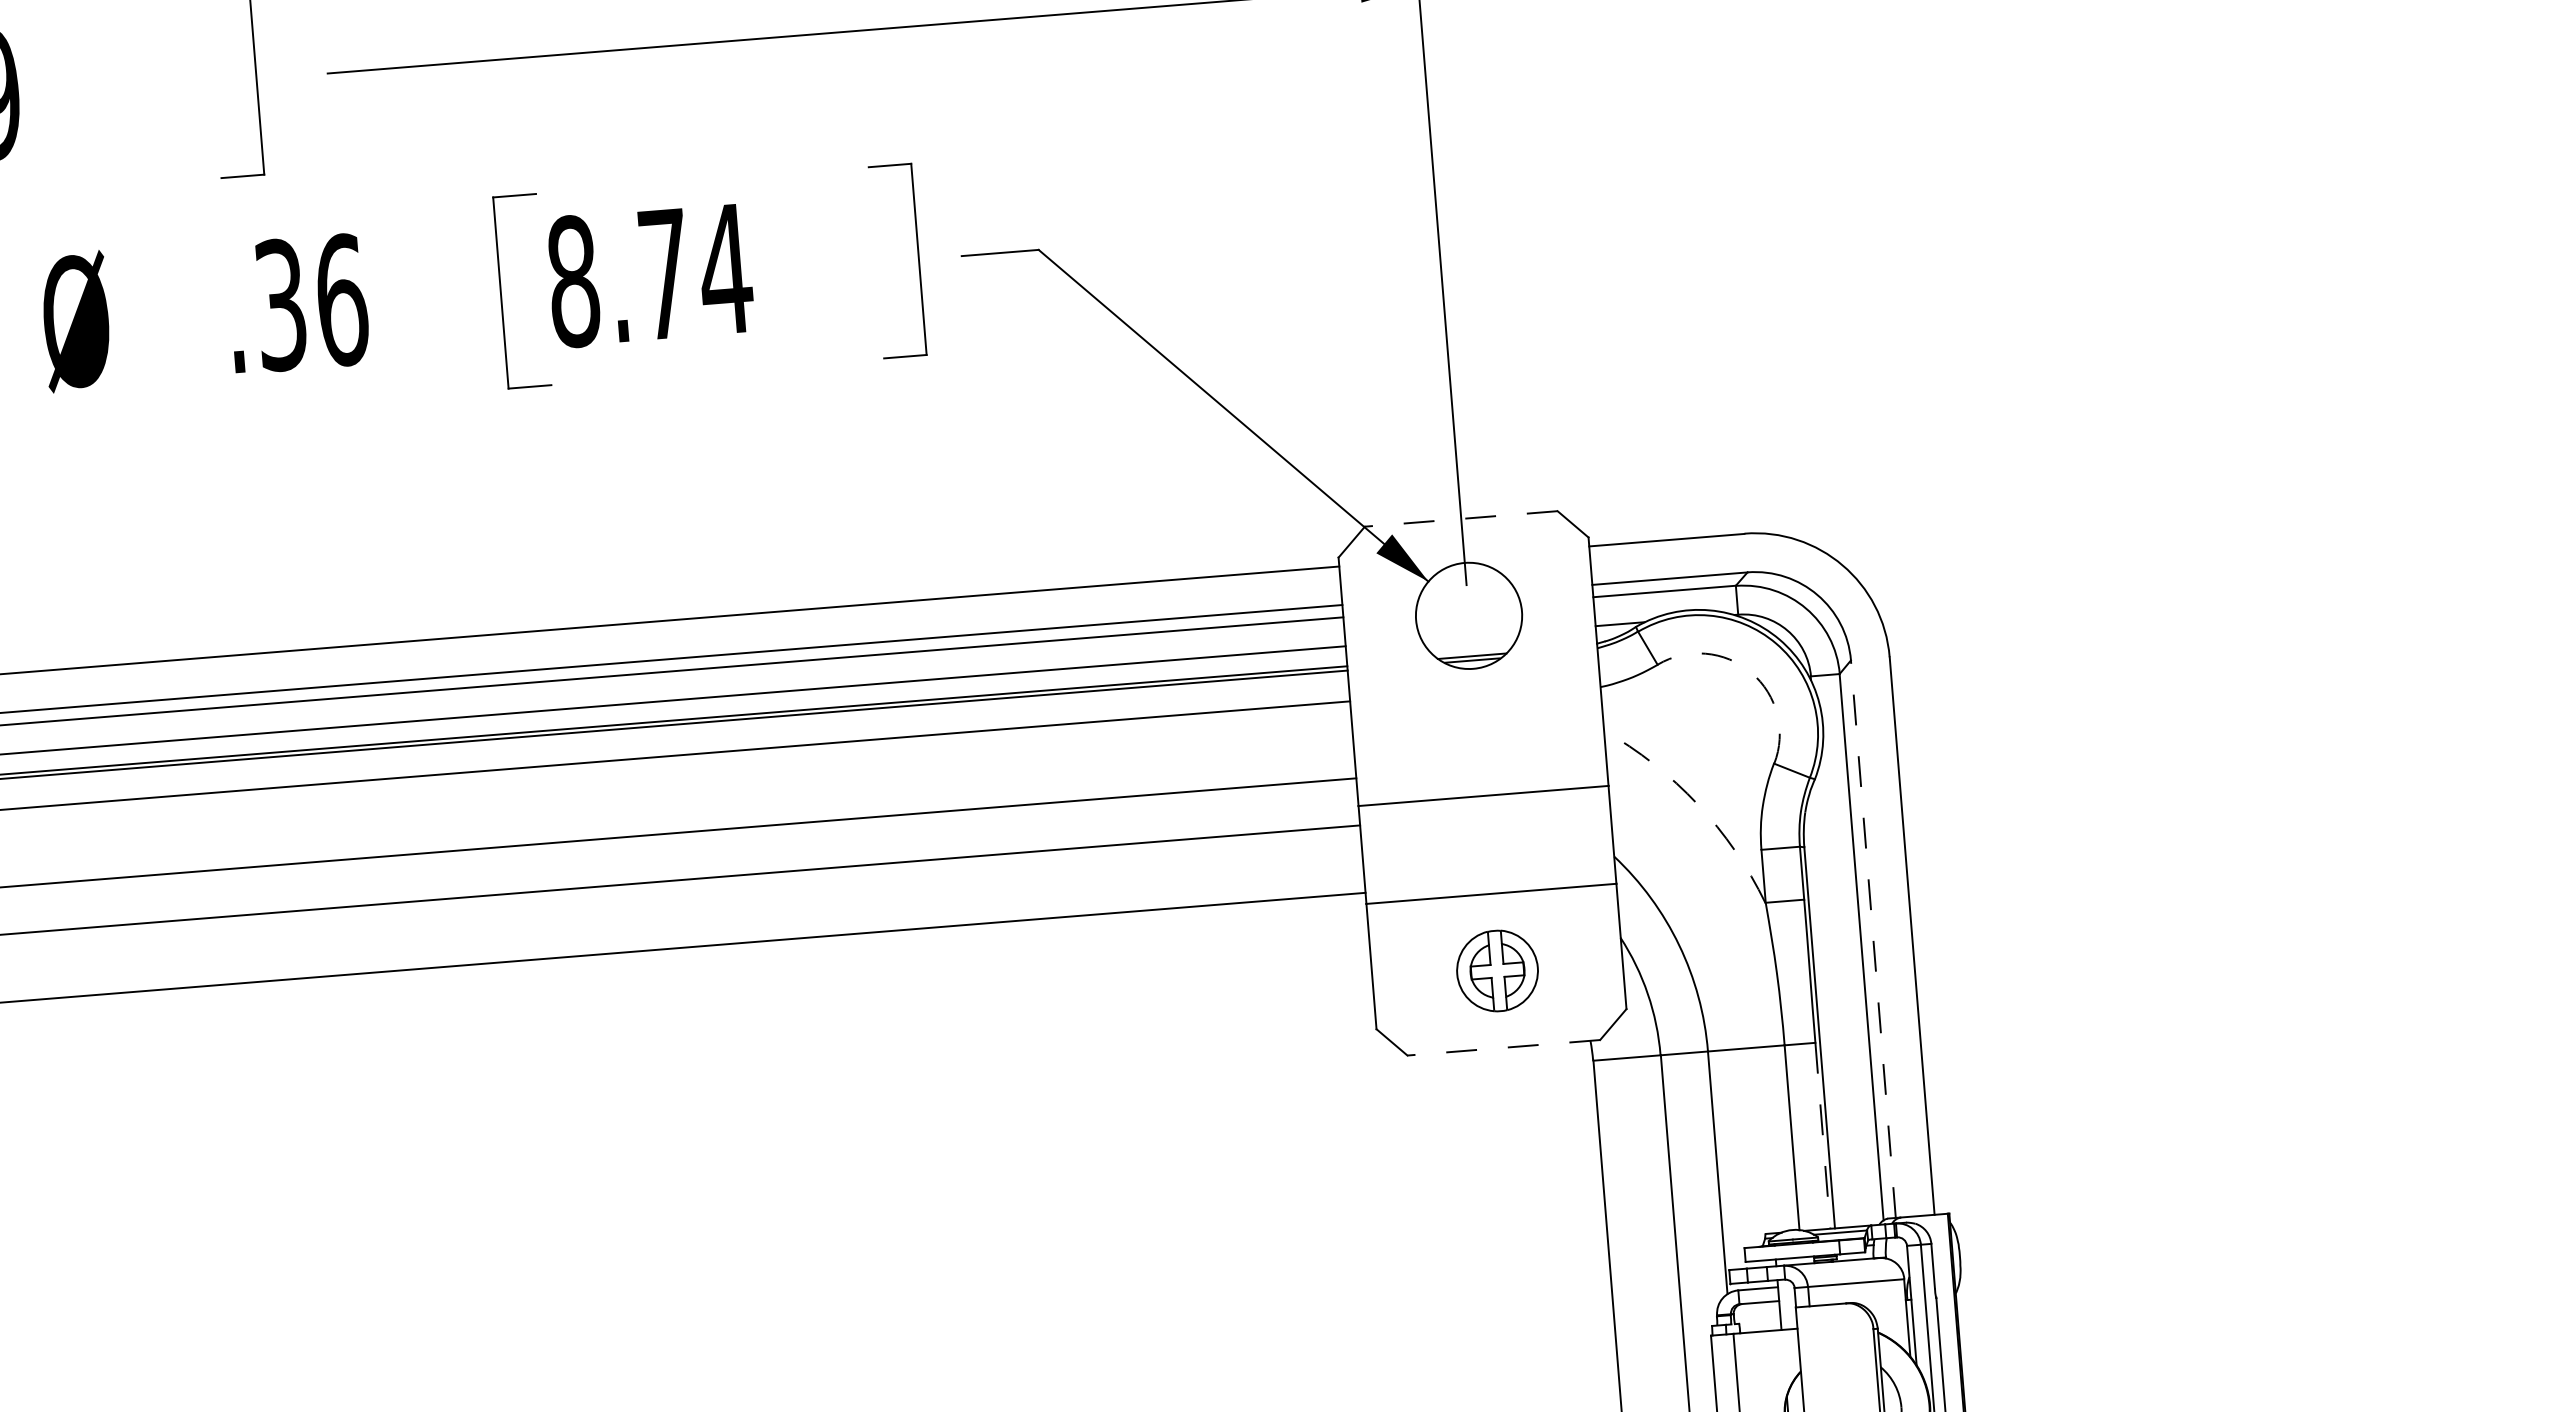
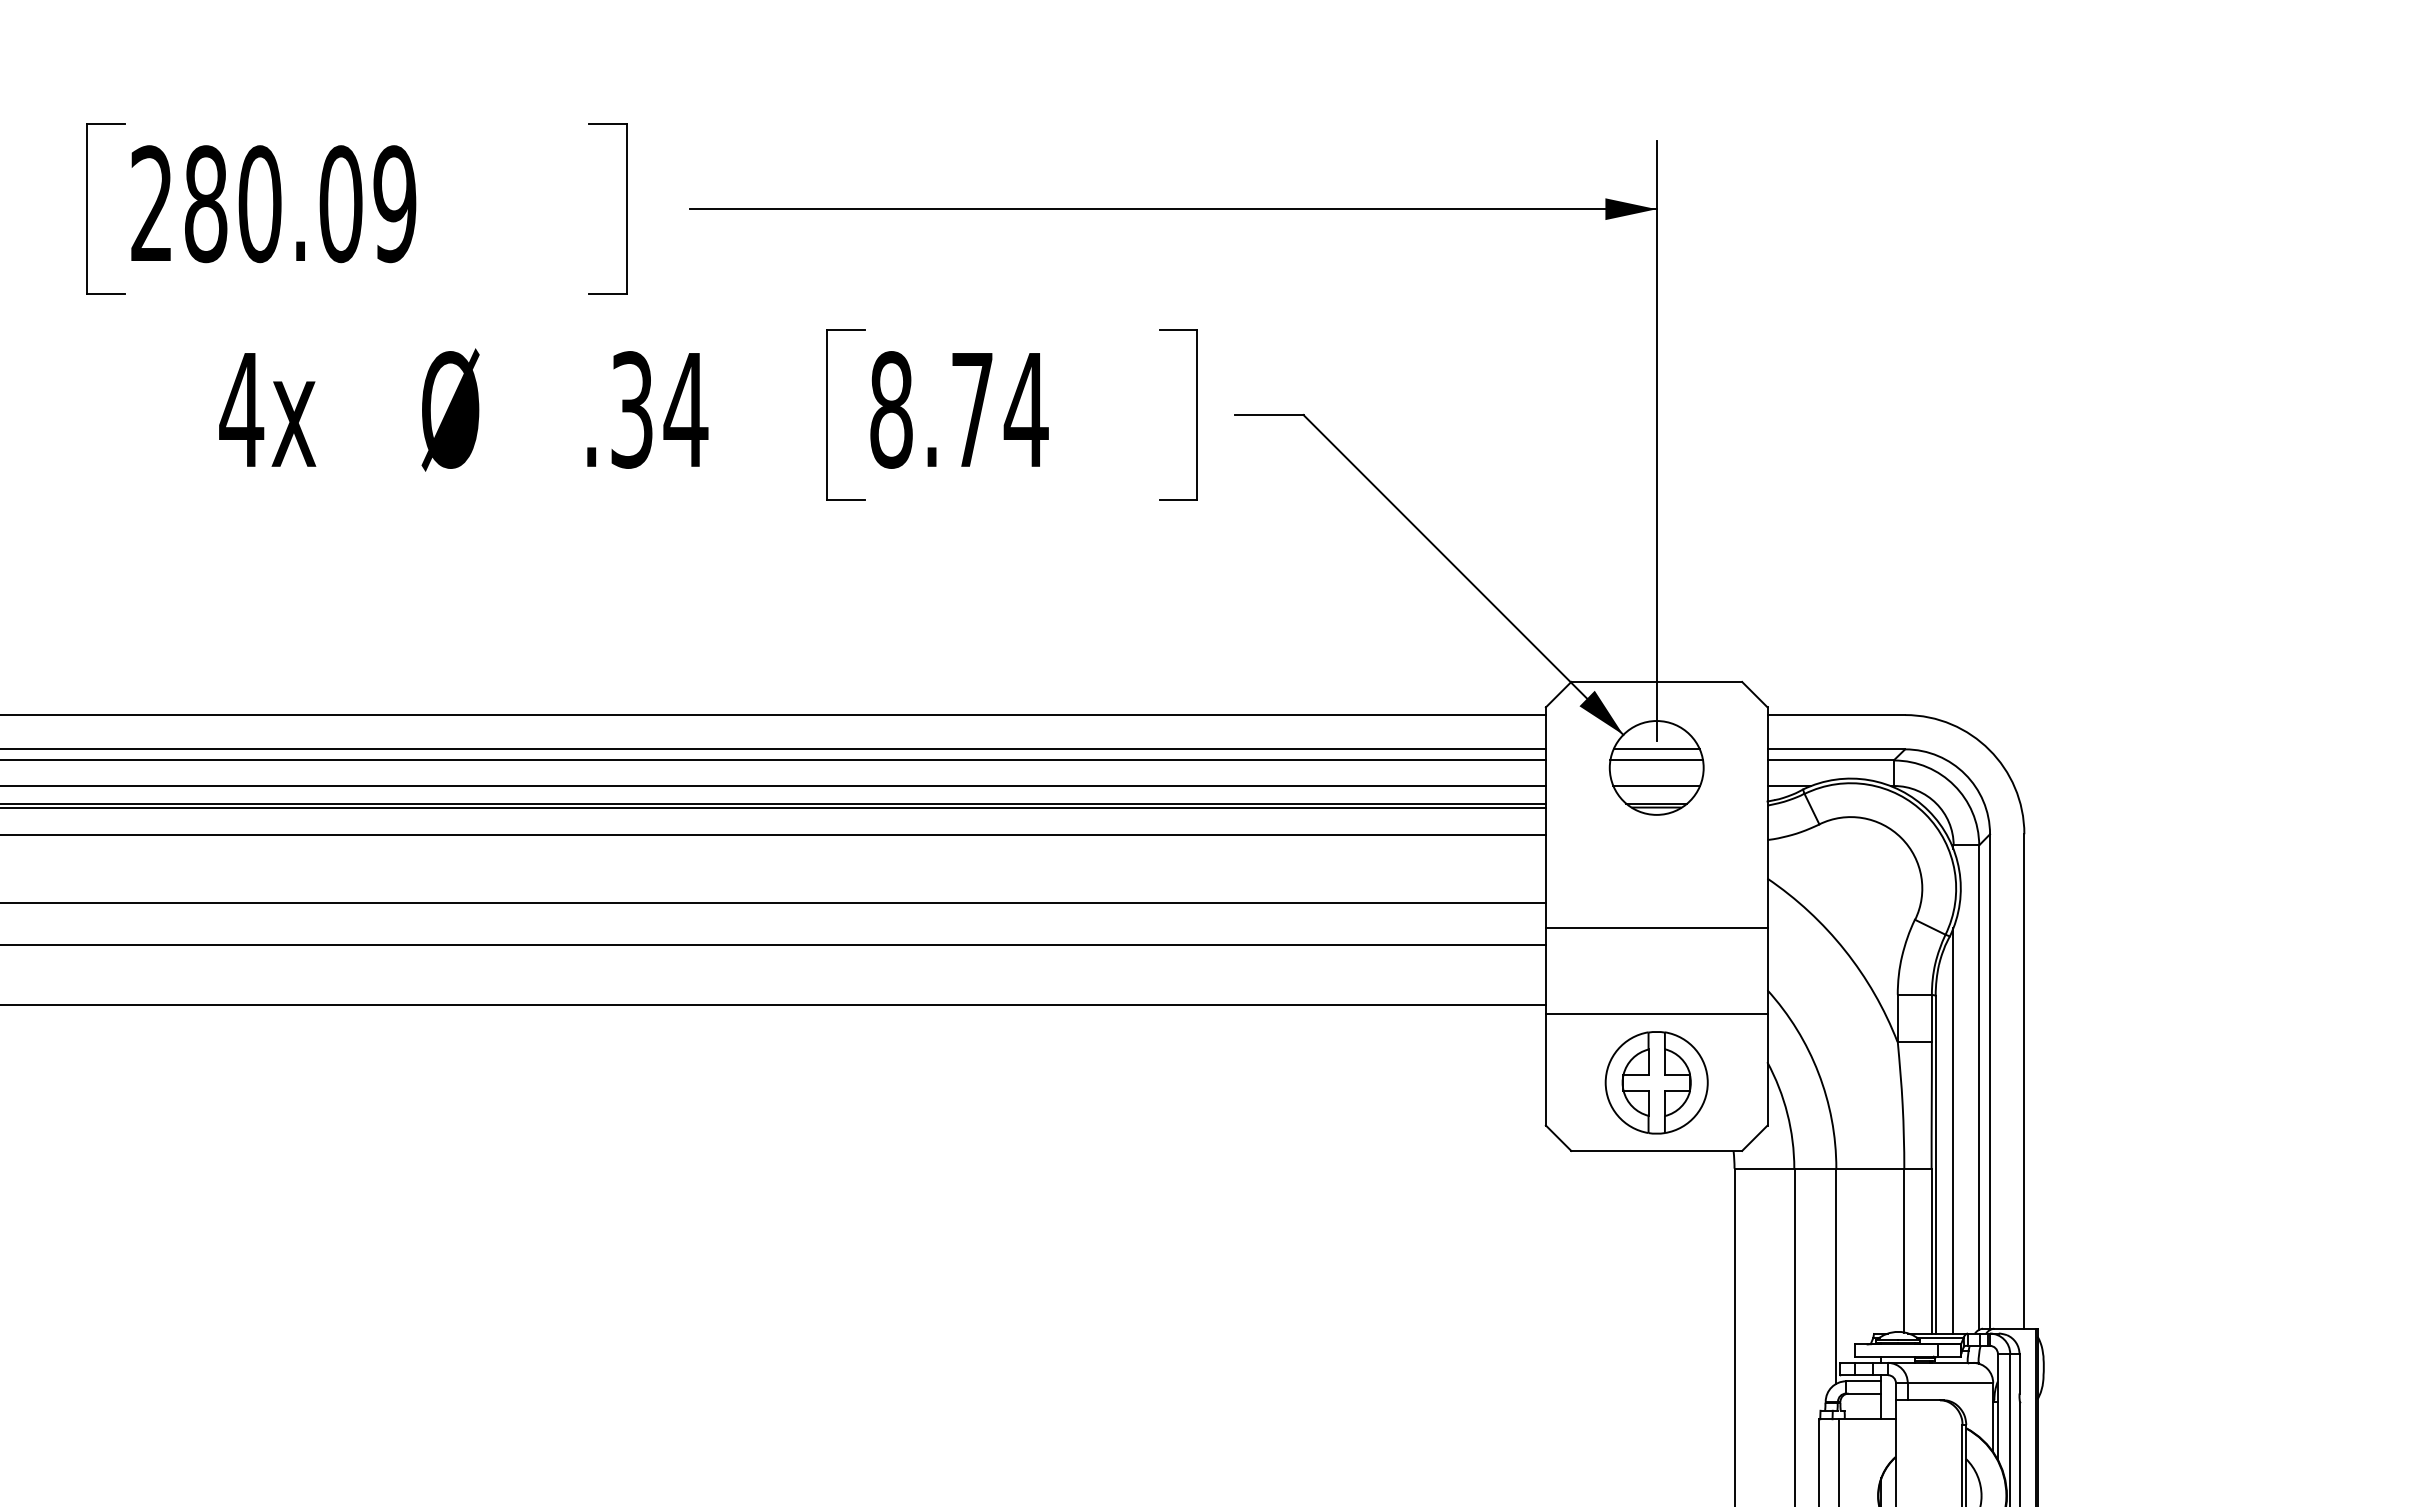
text: (341, 299) -> (685, 409), .36 -> .34
line: (1460, 518) -> (1656, 681), dashed -> solid
line: (1467, 595) -> (1656, 749), added
line: (1468, 607) -> (1656, 760), added
line: (1470, 635) -> (1656, 785), added
arc: (1751, 673) -> (1901, 838), dashed -> solid
arc: (1697, 804) -> (1844, 950), dashed -> solid
line: (1873, 938) -> (1990, 1080), dashed -> solid
part: (1497, 970) -> (1656, 1082), size x1.43
line: (1836, 997) -> (1953, 1130), added
line: (1503, 1047) -> (1656, 1150), dashed -> solid
line: (1822, 1136) -> (1931, 1251), dashed -> solid

